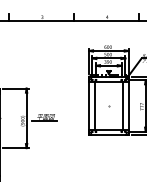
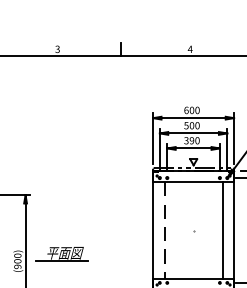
line: (94, 105) -> (164, 229), solid -> dashed

